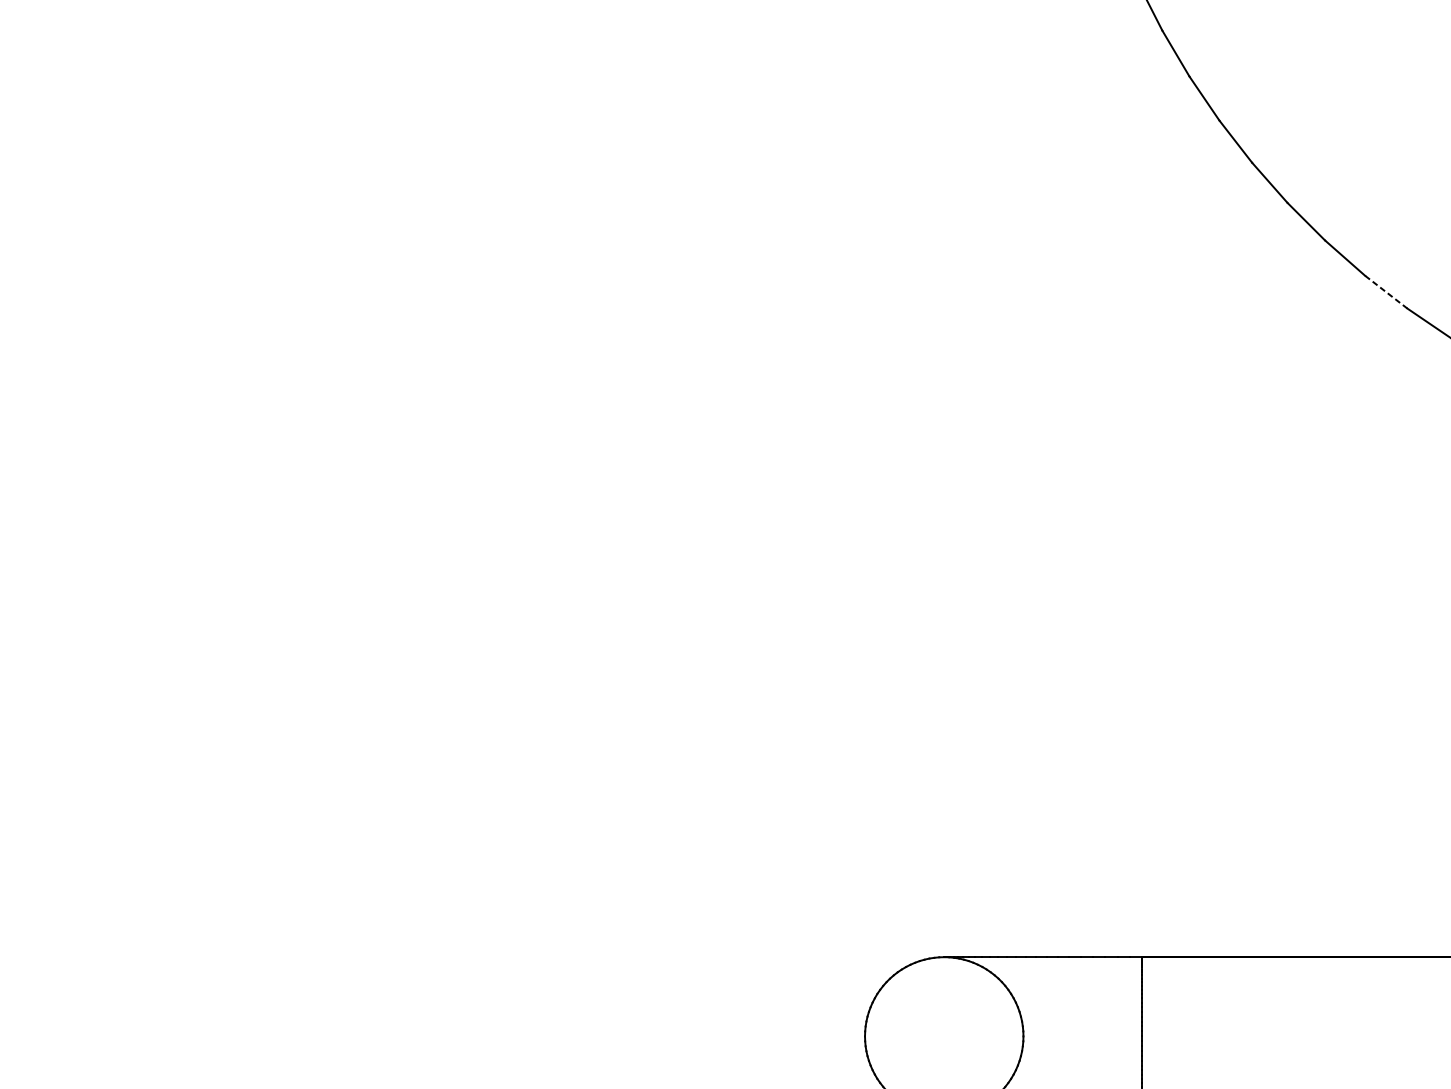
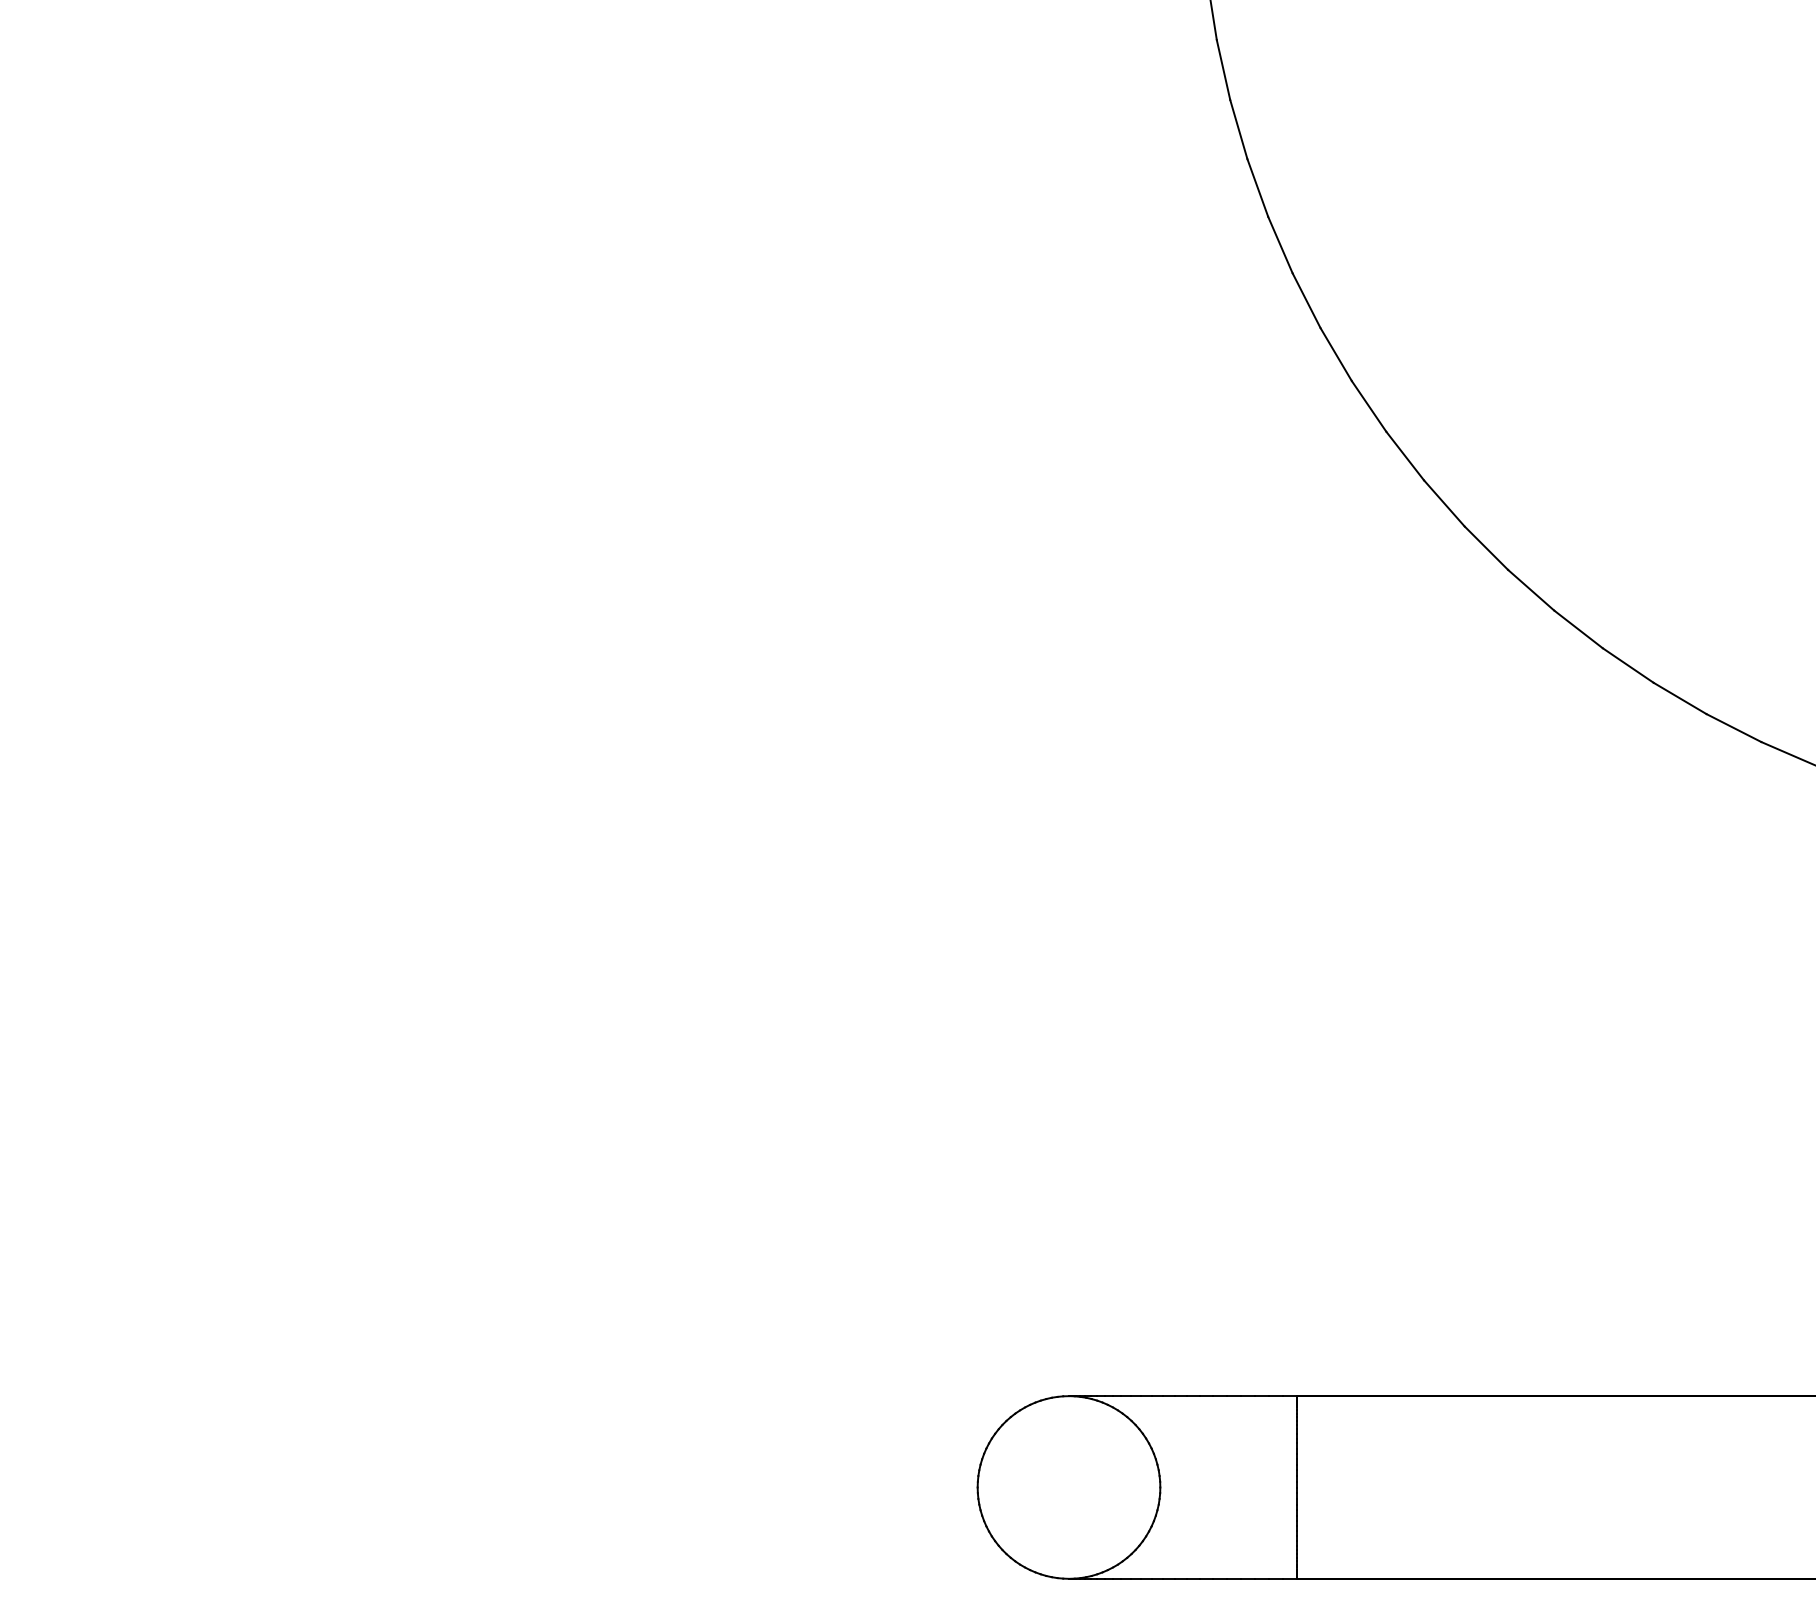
line: (1386, 292) -> (1578, 629), dashed -> solid

